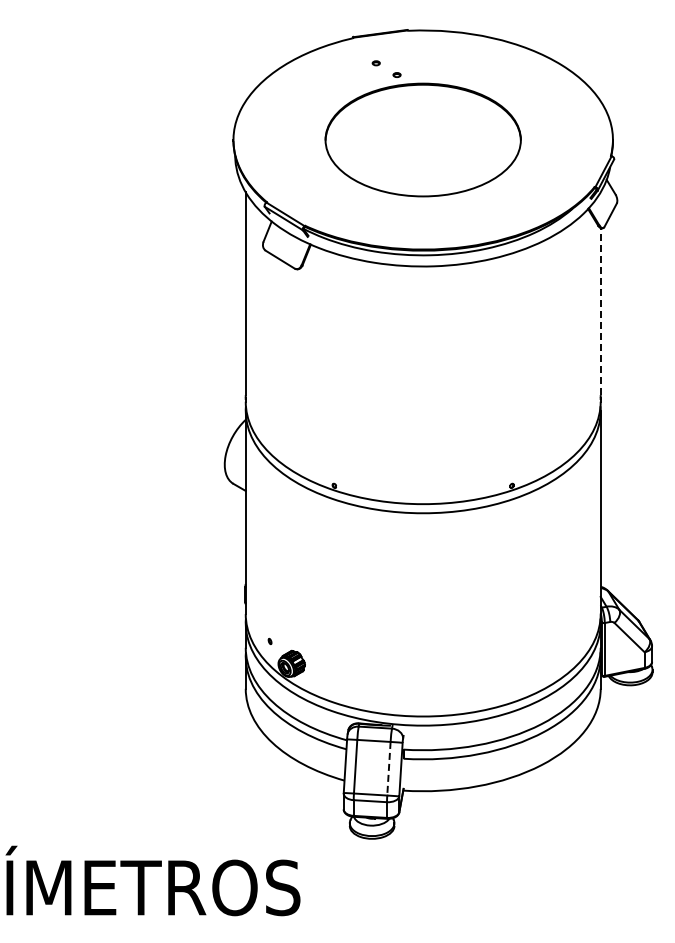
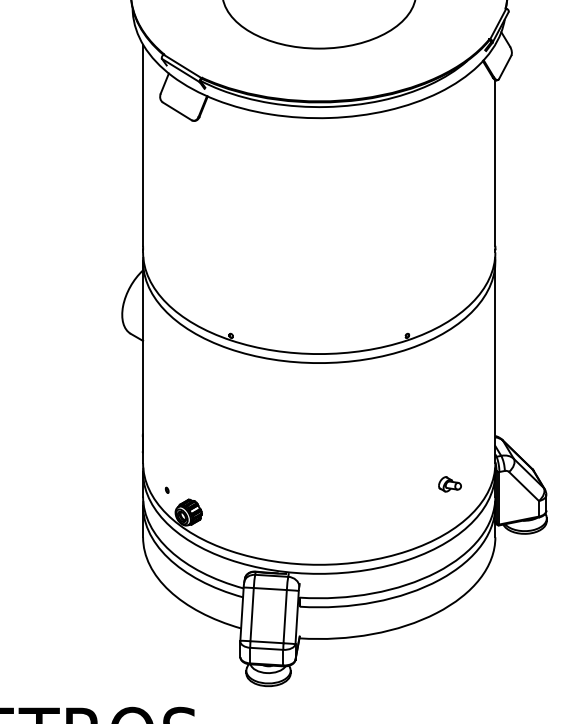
line: (600, 311) -> (495, 162), dashed -> solid
part: (555, 635) -> (450, 484), added
line: (388, 768) -> (284, 616), dashed -> solid

